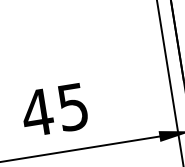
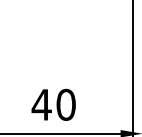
text: (72, 106) -> (65, 104), 45 -> 40

